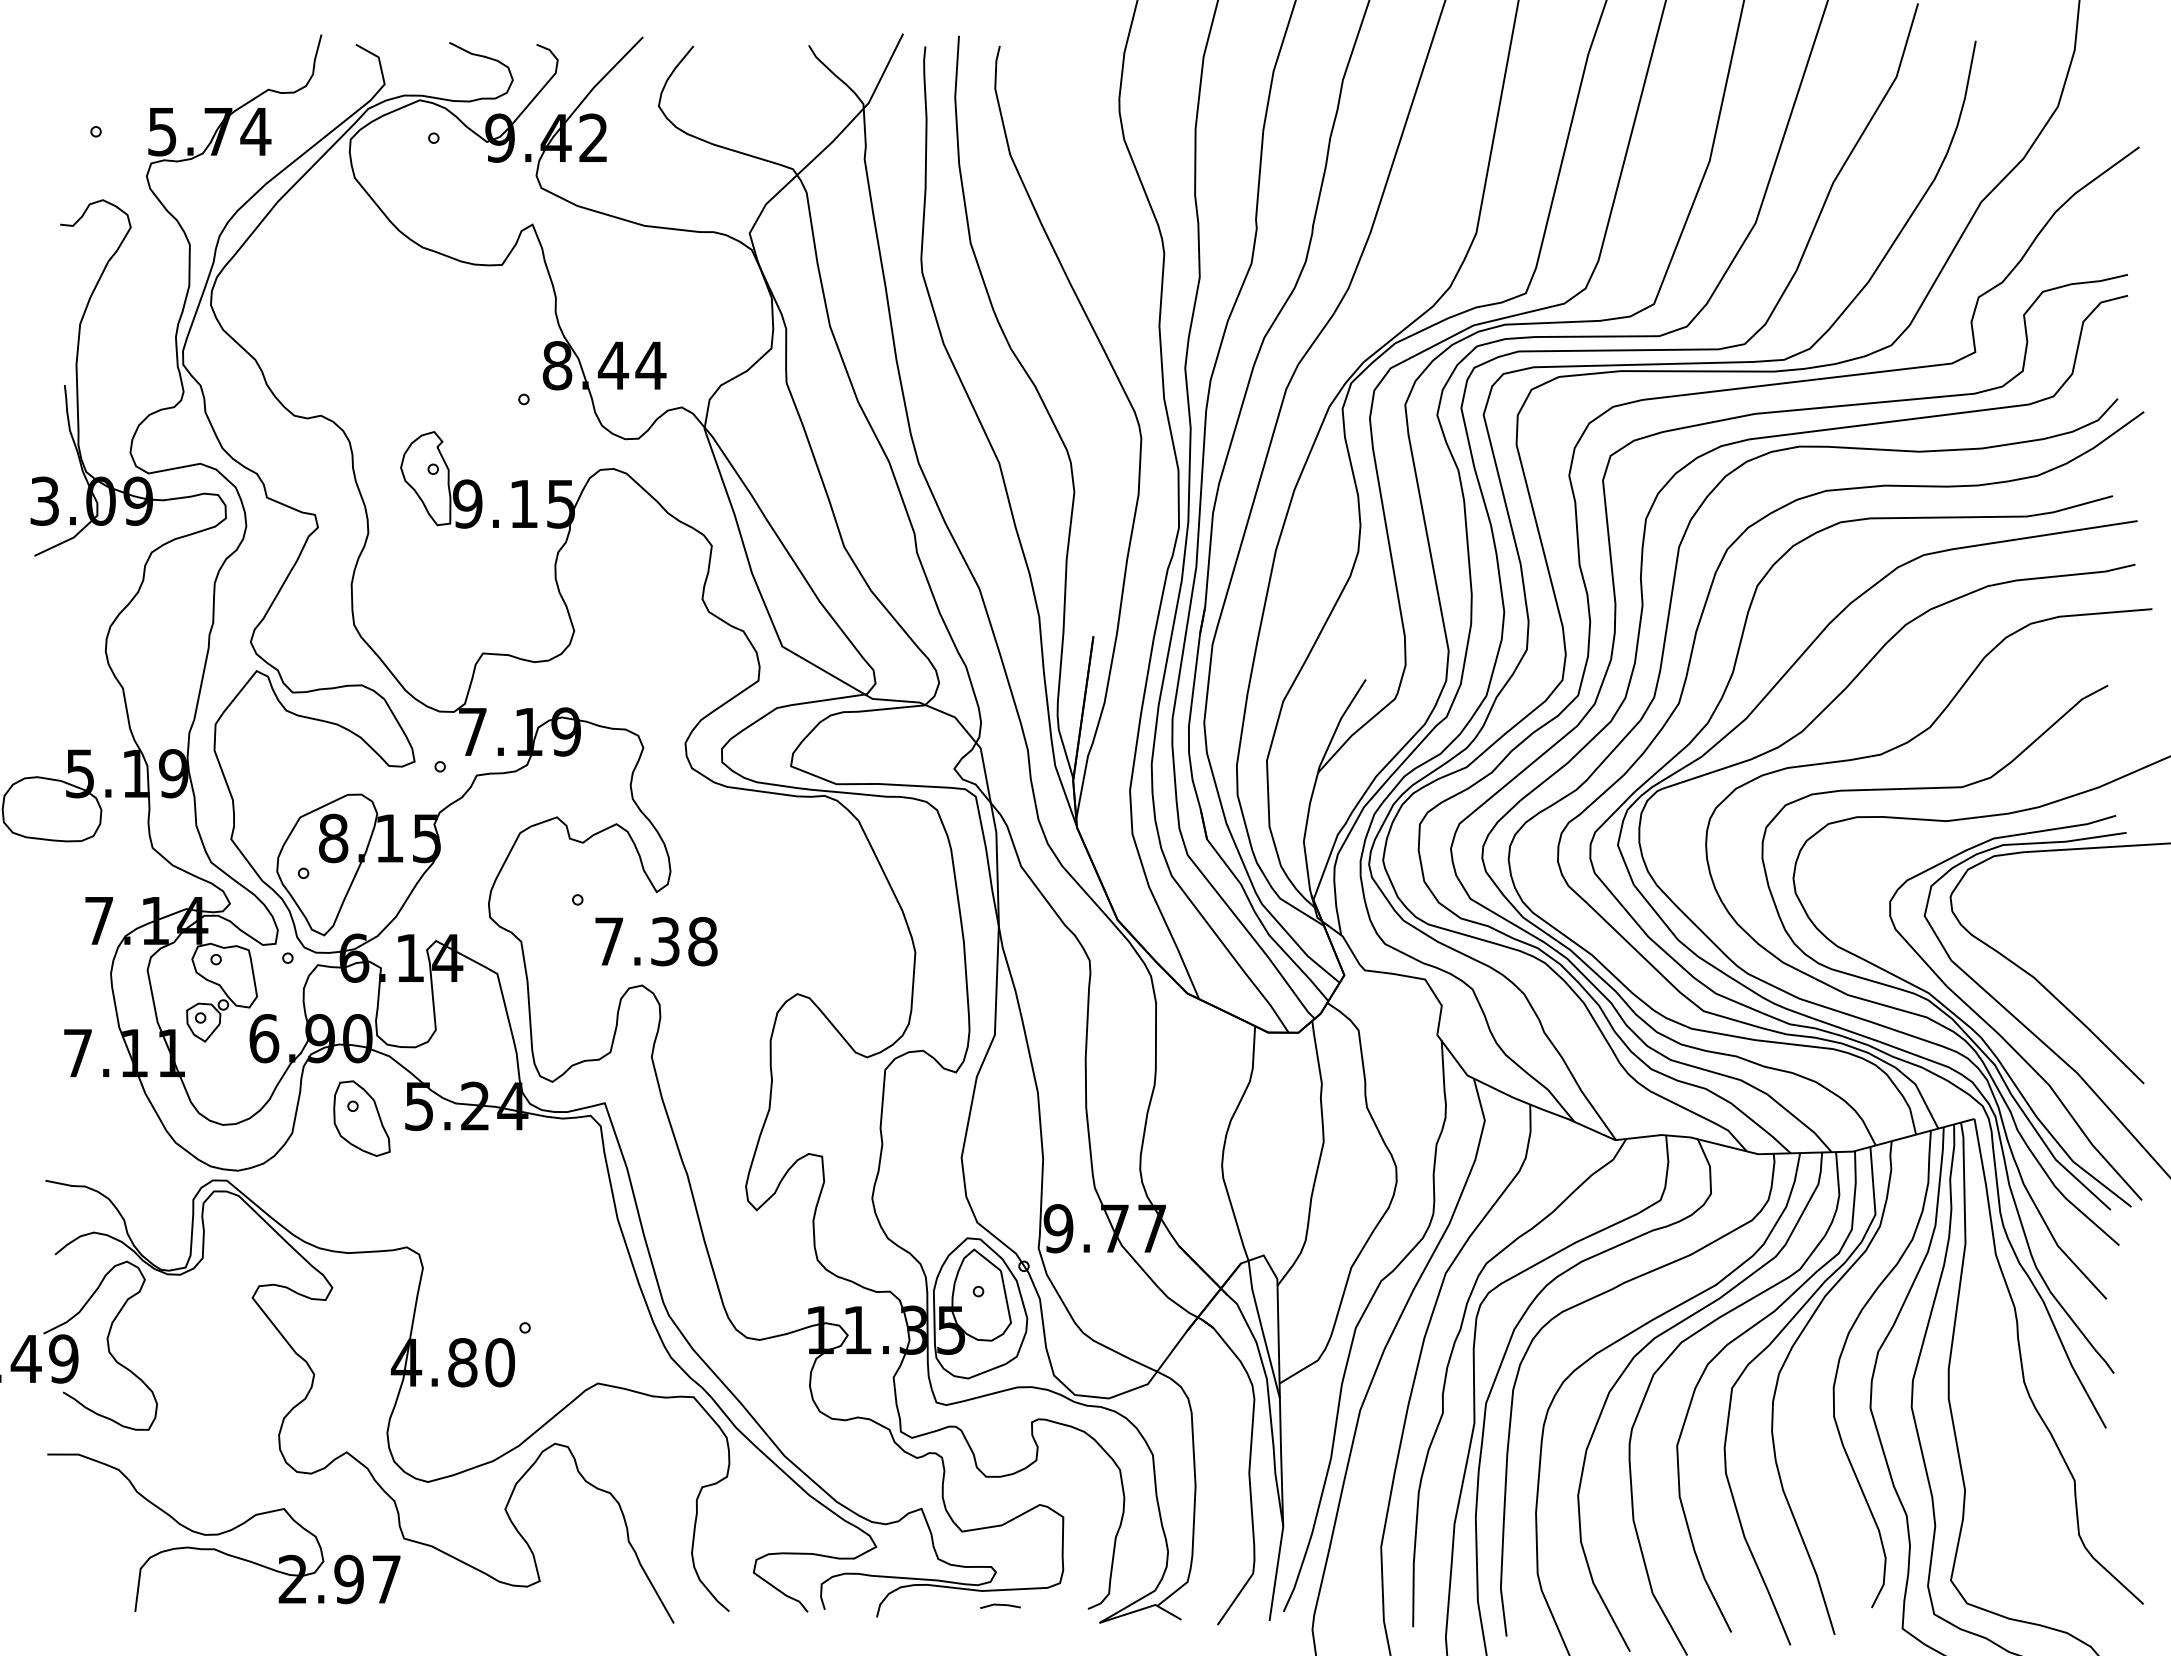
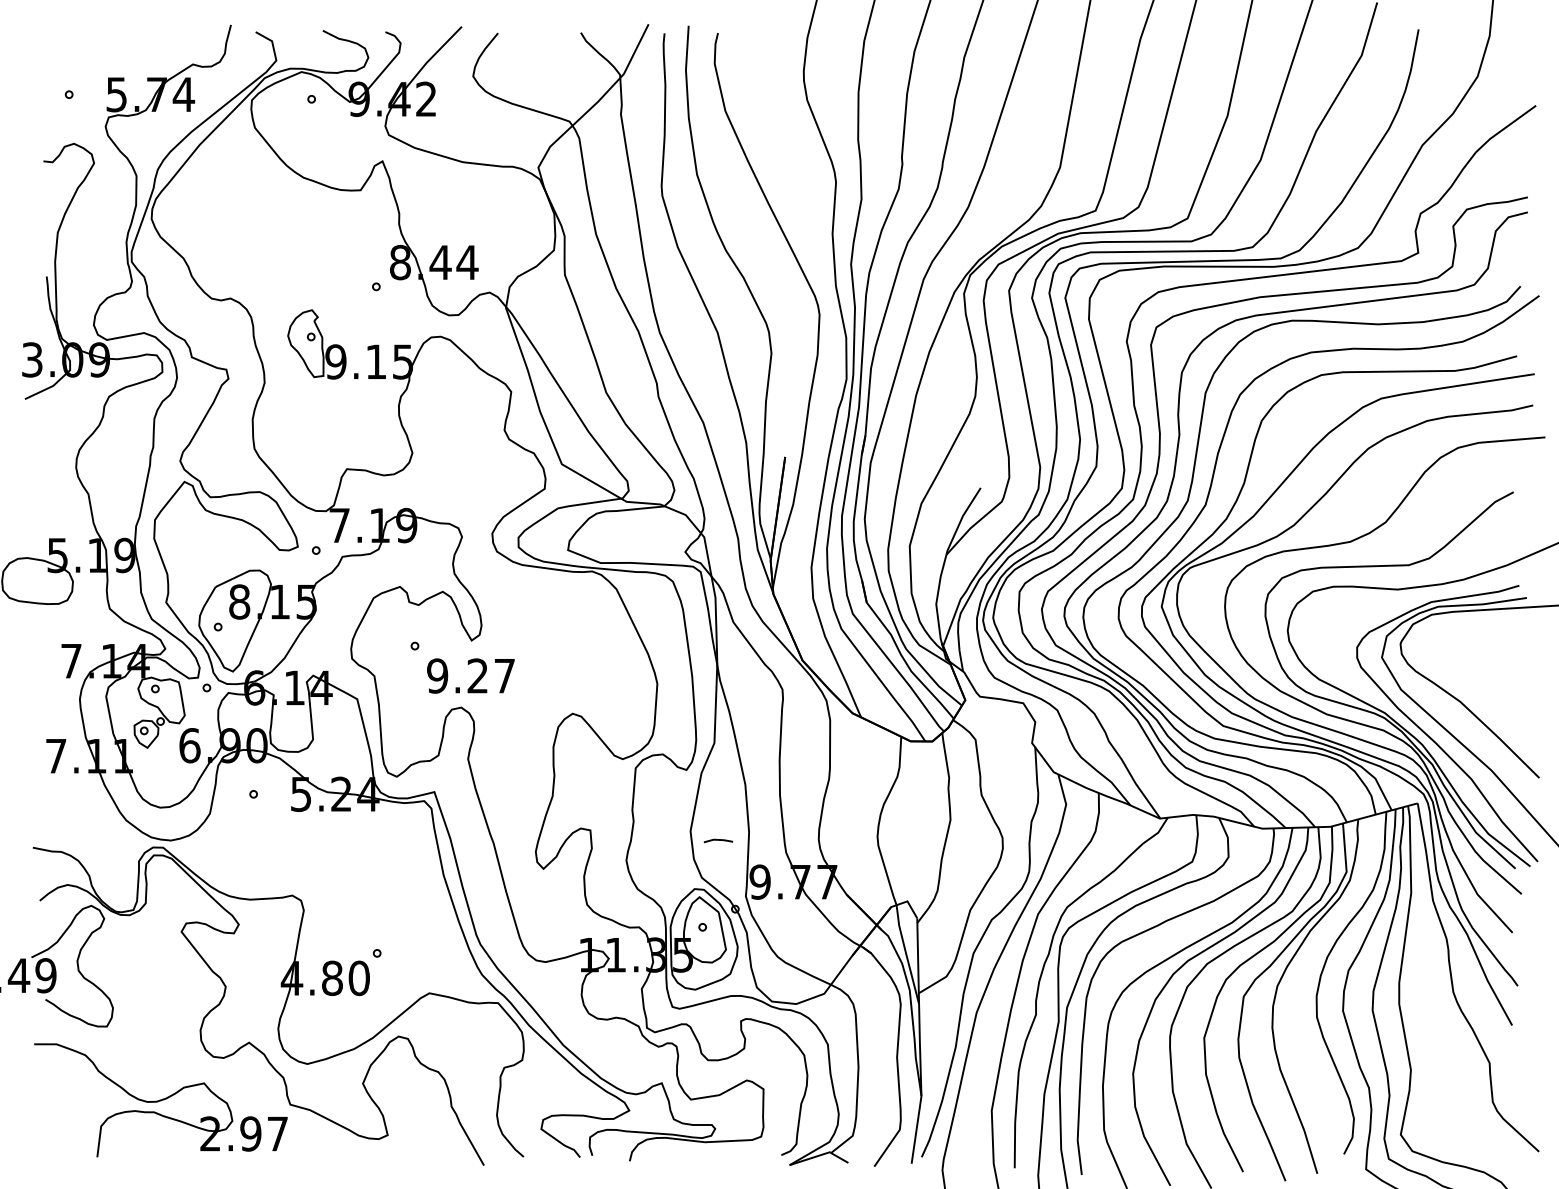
text: (655, 941) -> (470, 675), 7.38 -> 9.27
part: (361, 1118) -> (259, 803), removed
line: (1000, 1605) -> (718, 840), moved

